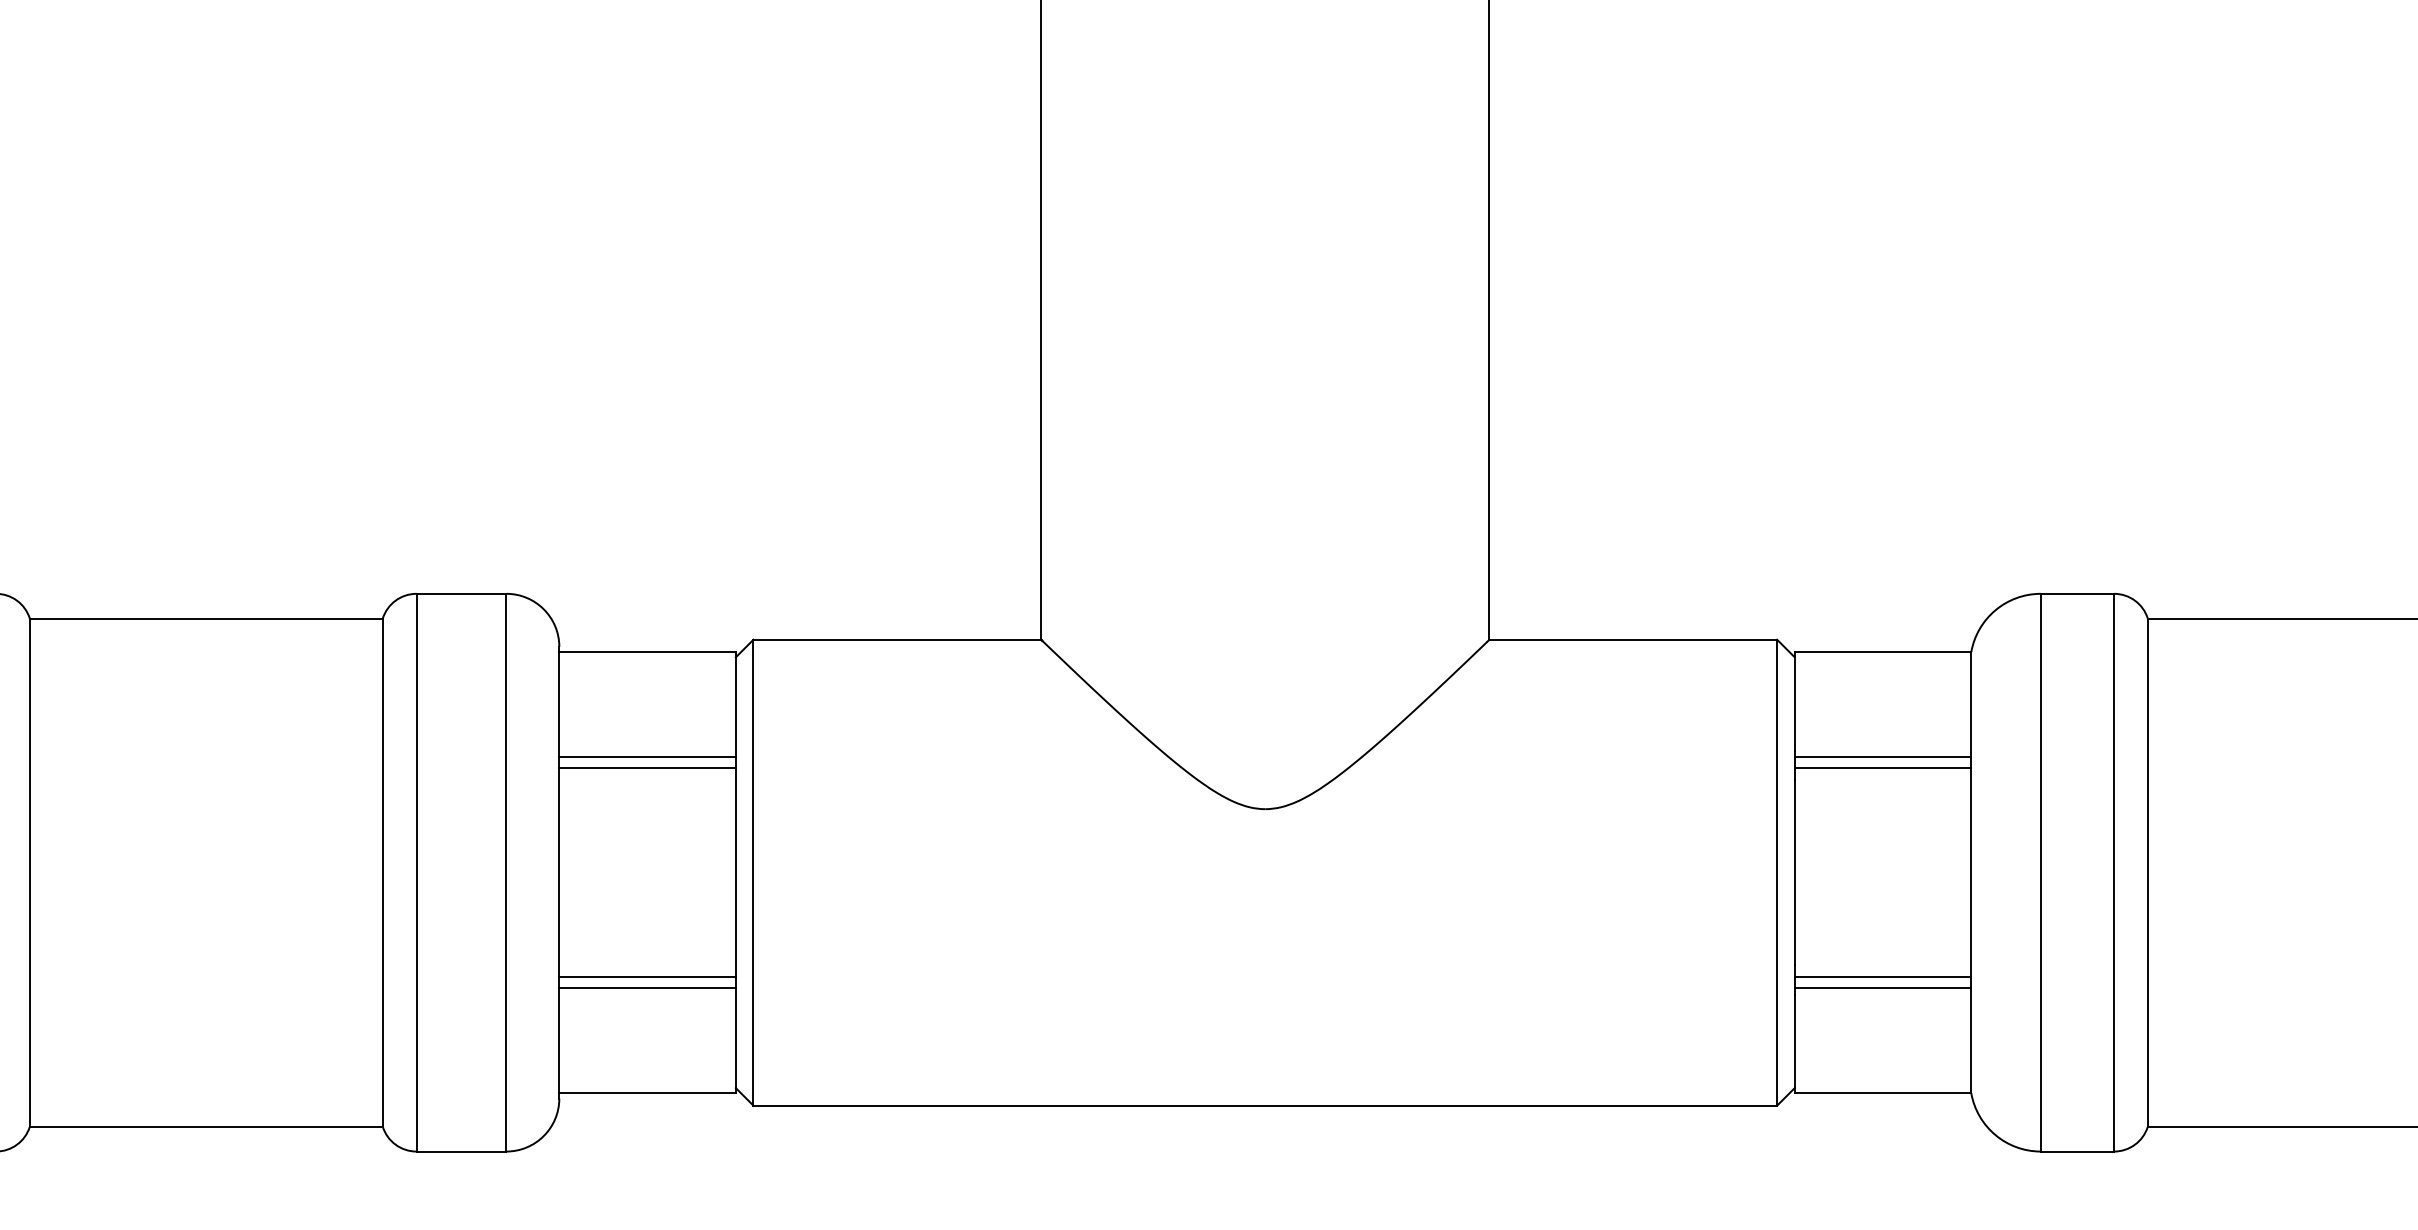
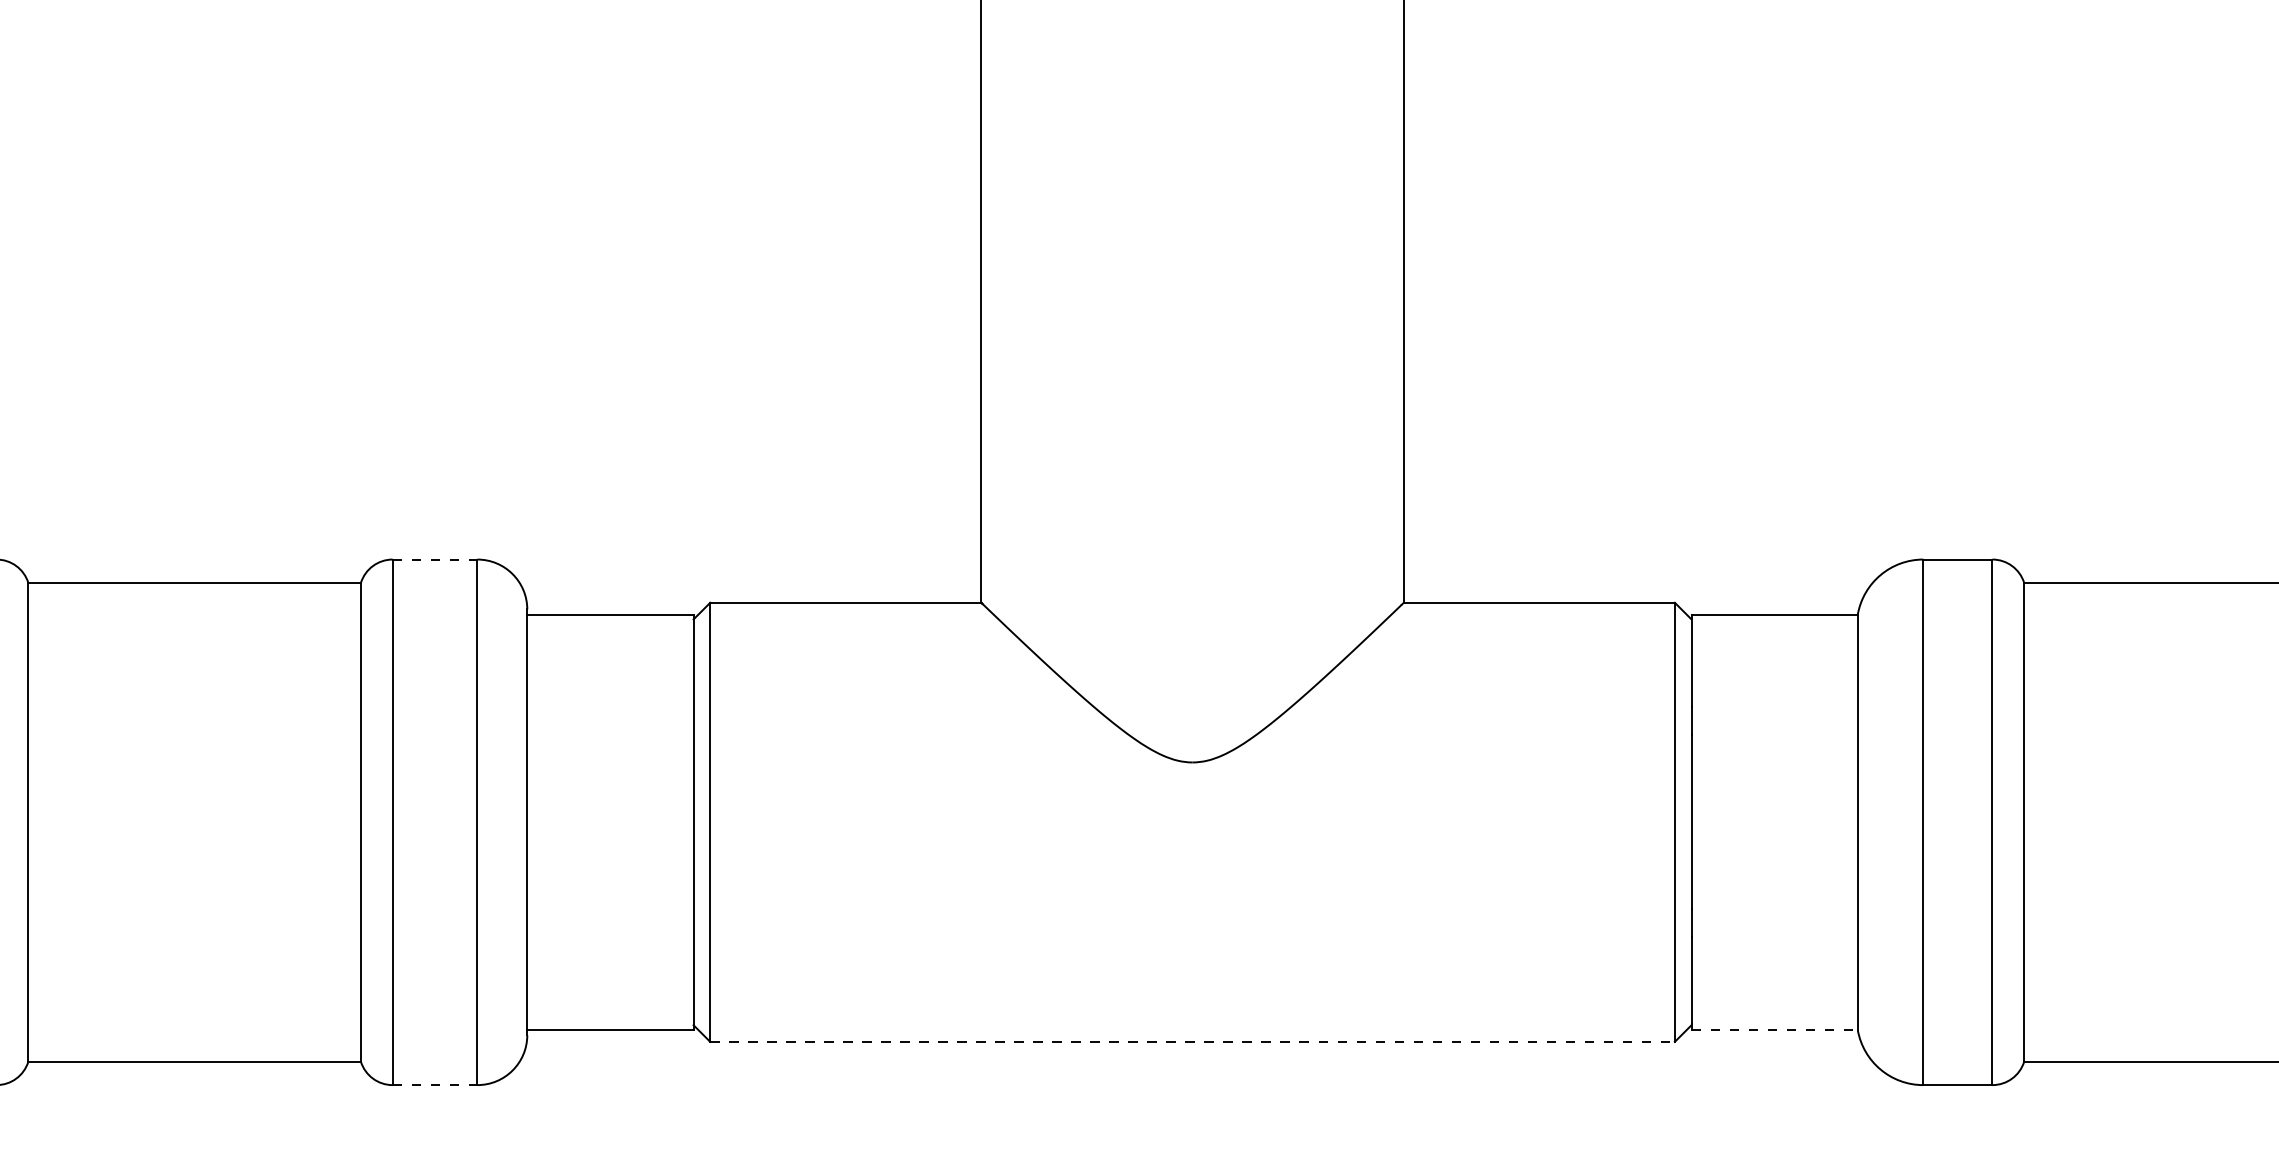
line: (461, 593) -> (435, 559), solid -> dashed
line: (647, 757) -> (610, 713), removed
line: (1882, 757) -> (1774, 713), removed
line: (647, 767) -> (610, 723), removed
line: (1882, 767) -> (1774, 723), removed
line: (647, 977) -> (610, 921), removed
line: (1882, 977) -> (1774, 921), removed
line: (647, 988) -> (610, 931), removed
line: (1882, 988) -> (1774, 931), removed
line: (1883, 1093) -> (1775, 1030), solid -> dashed
line: (1266, 1105) -> (1193, 1041), solid -> dashed
line: (461, 1151) -> (435, 1085), solid -> dashed

